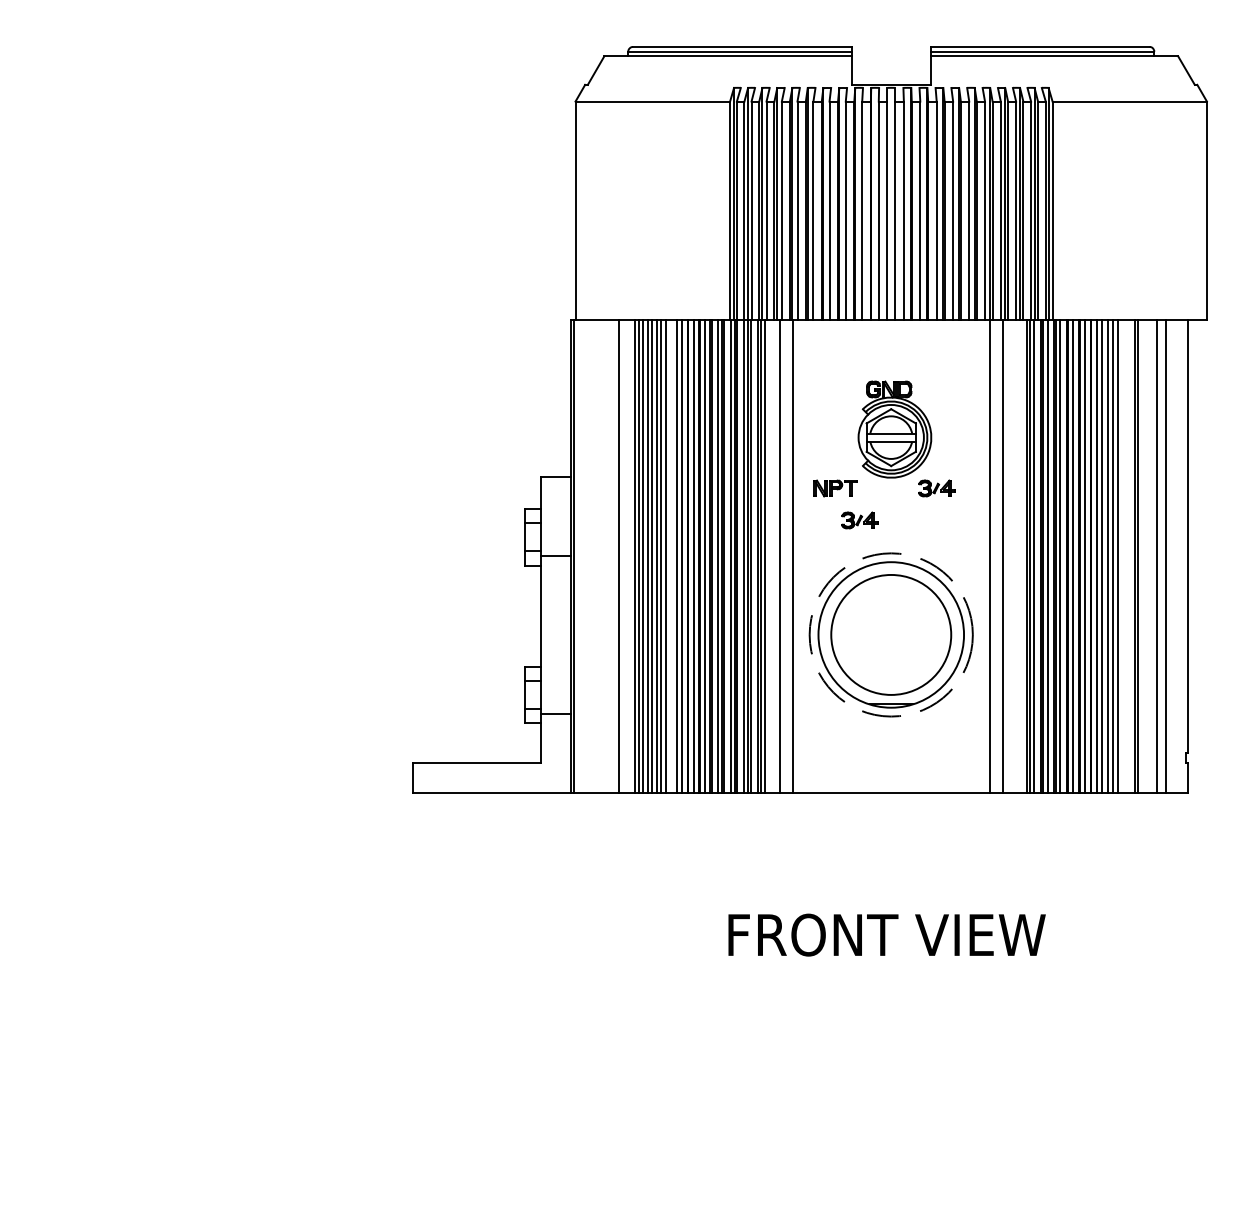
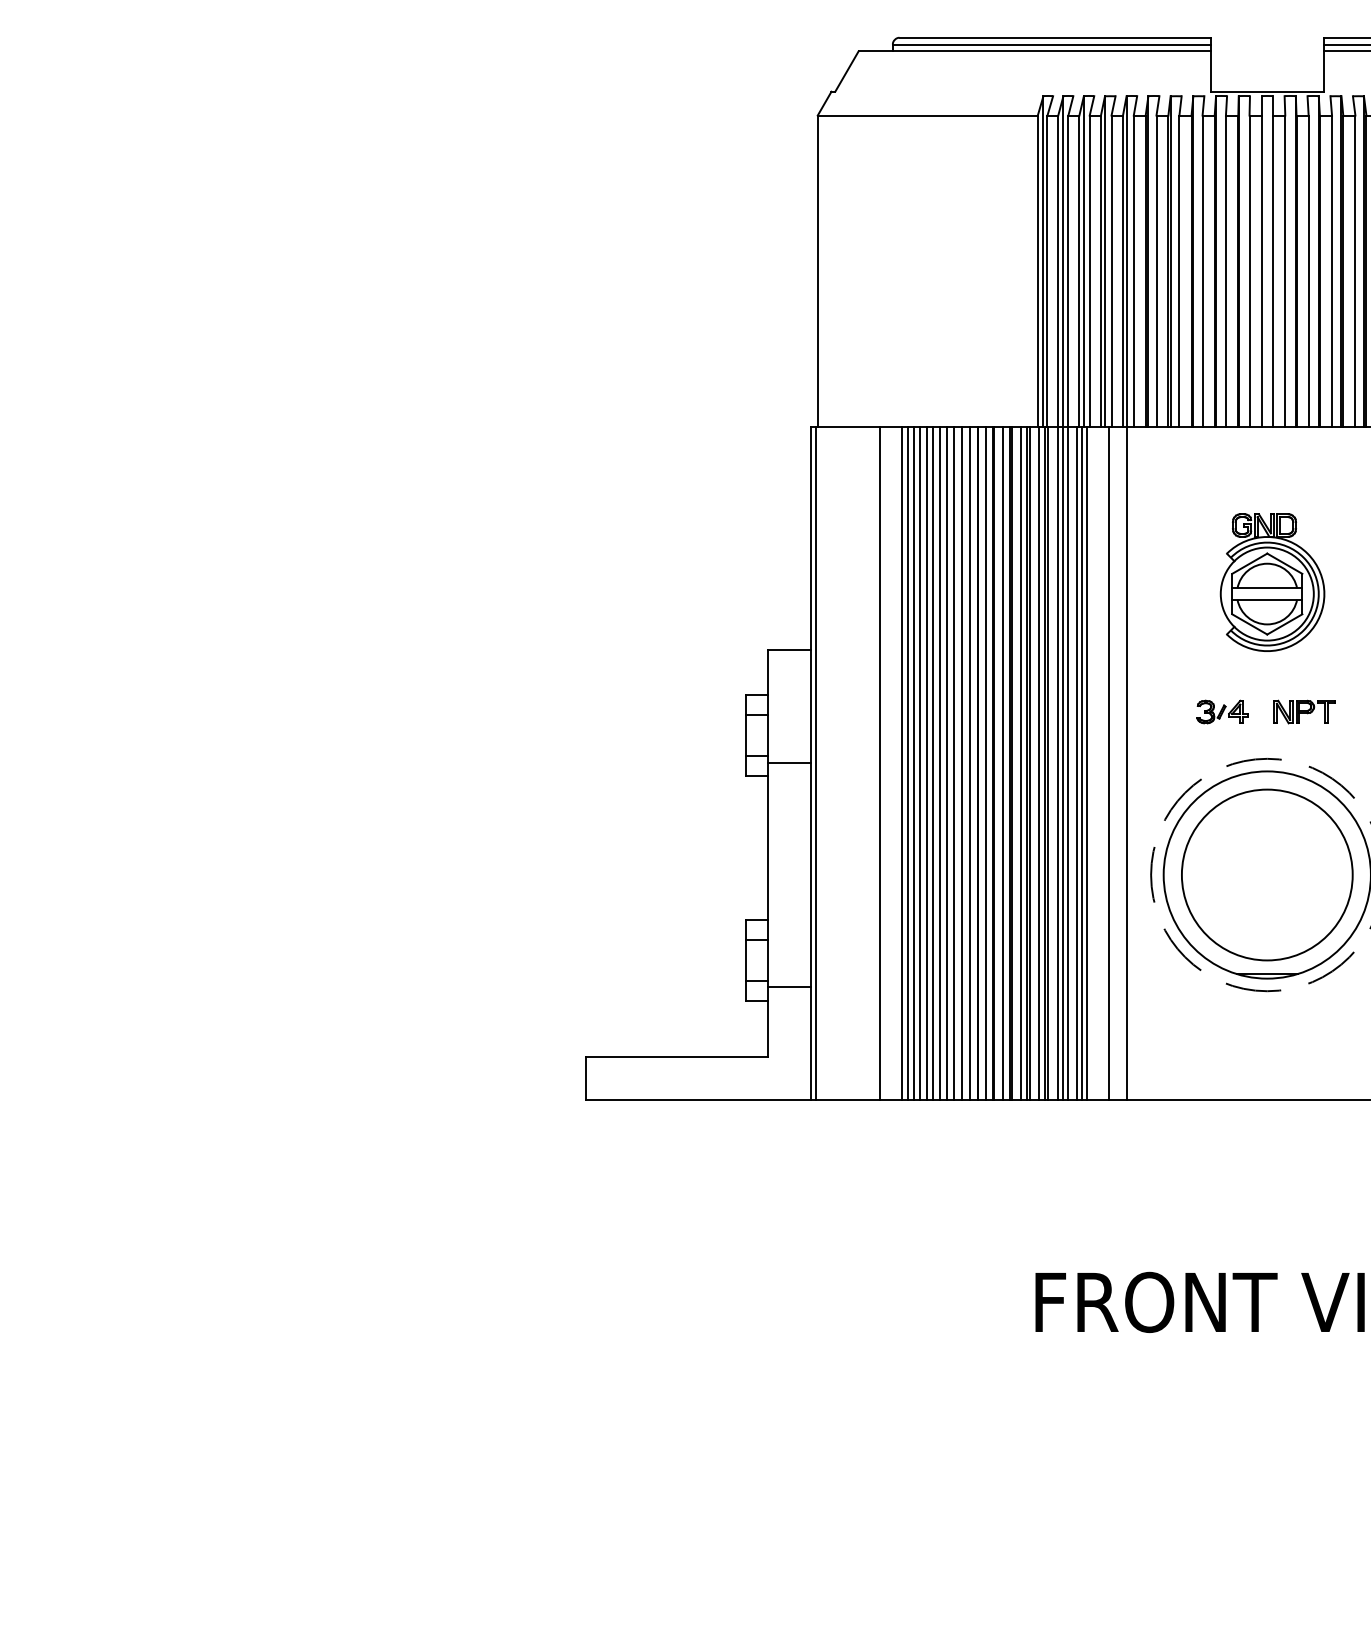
part: (835, 488) -> (1304, 712), moved
part: (936, 488) -> (1331, 666), removed
line: (671, 556) -> (954, 763), added

